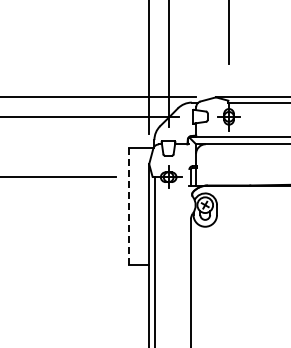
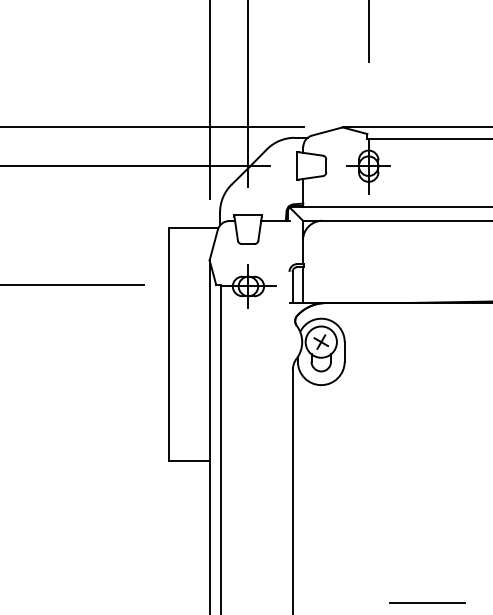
line: (128, 206) -> (168, 344), dashed -> solid
line: (258, 336) -> (427, 603), added

